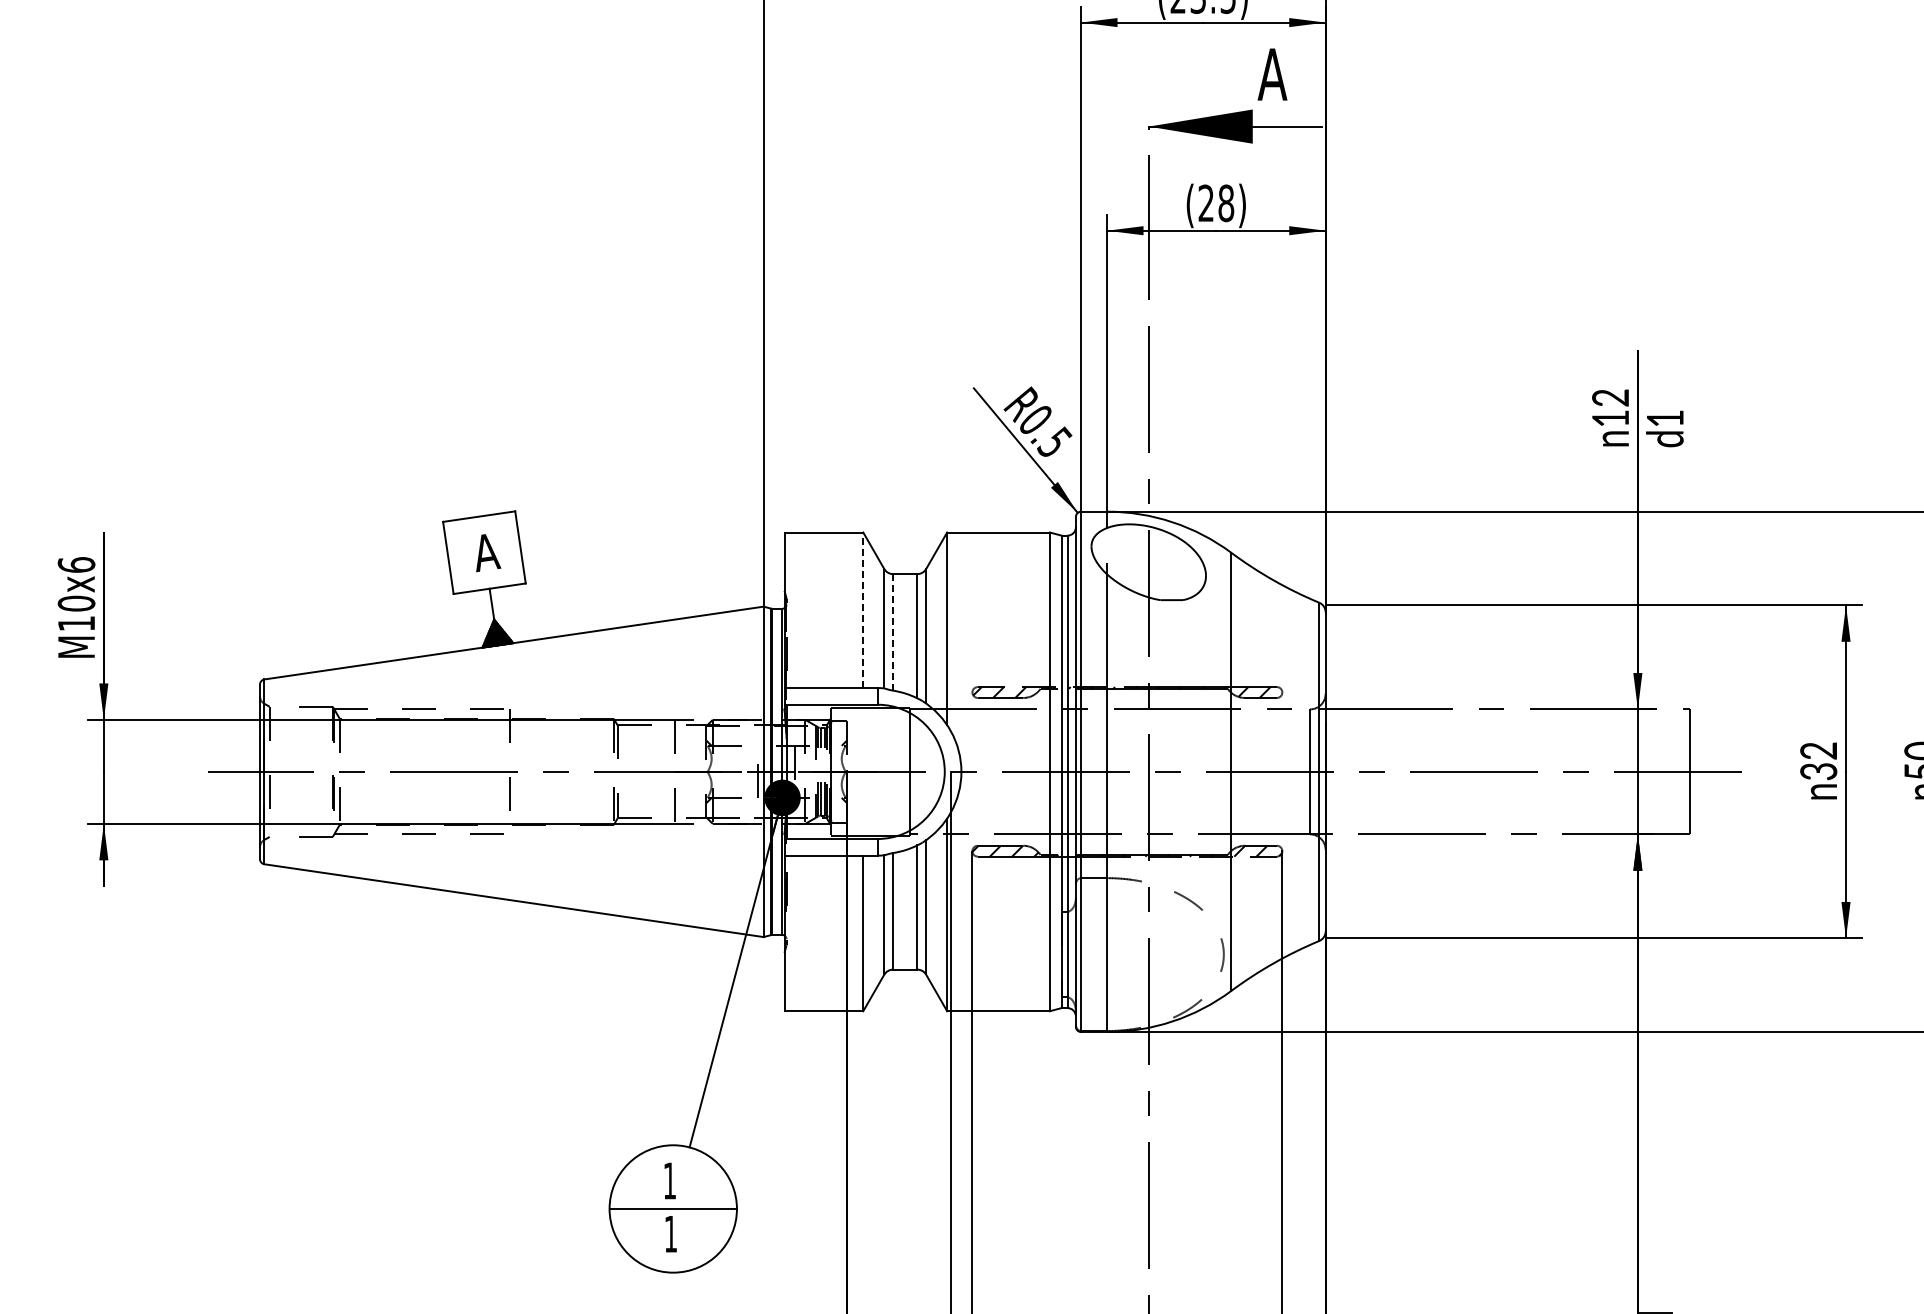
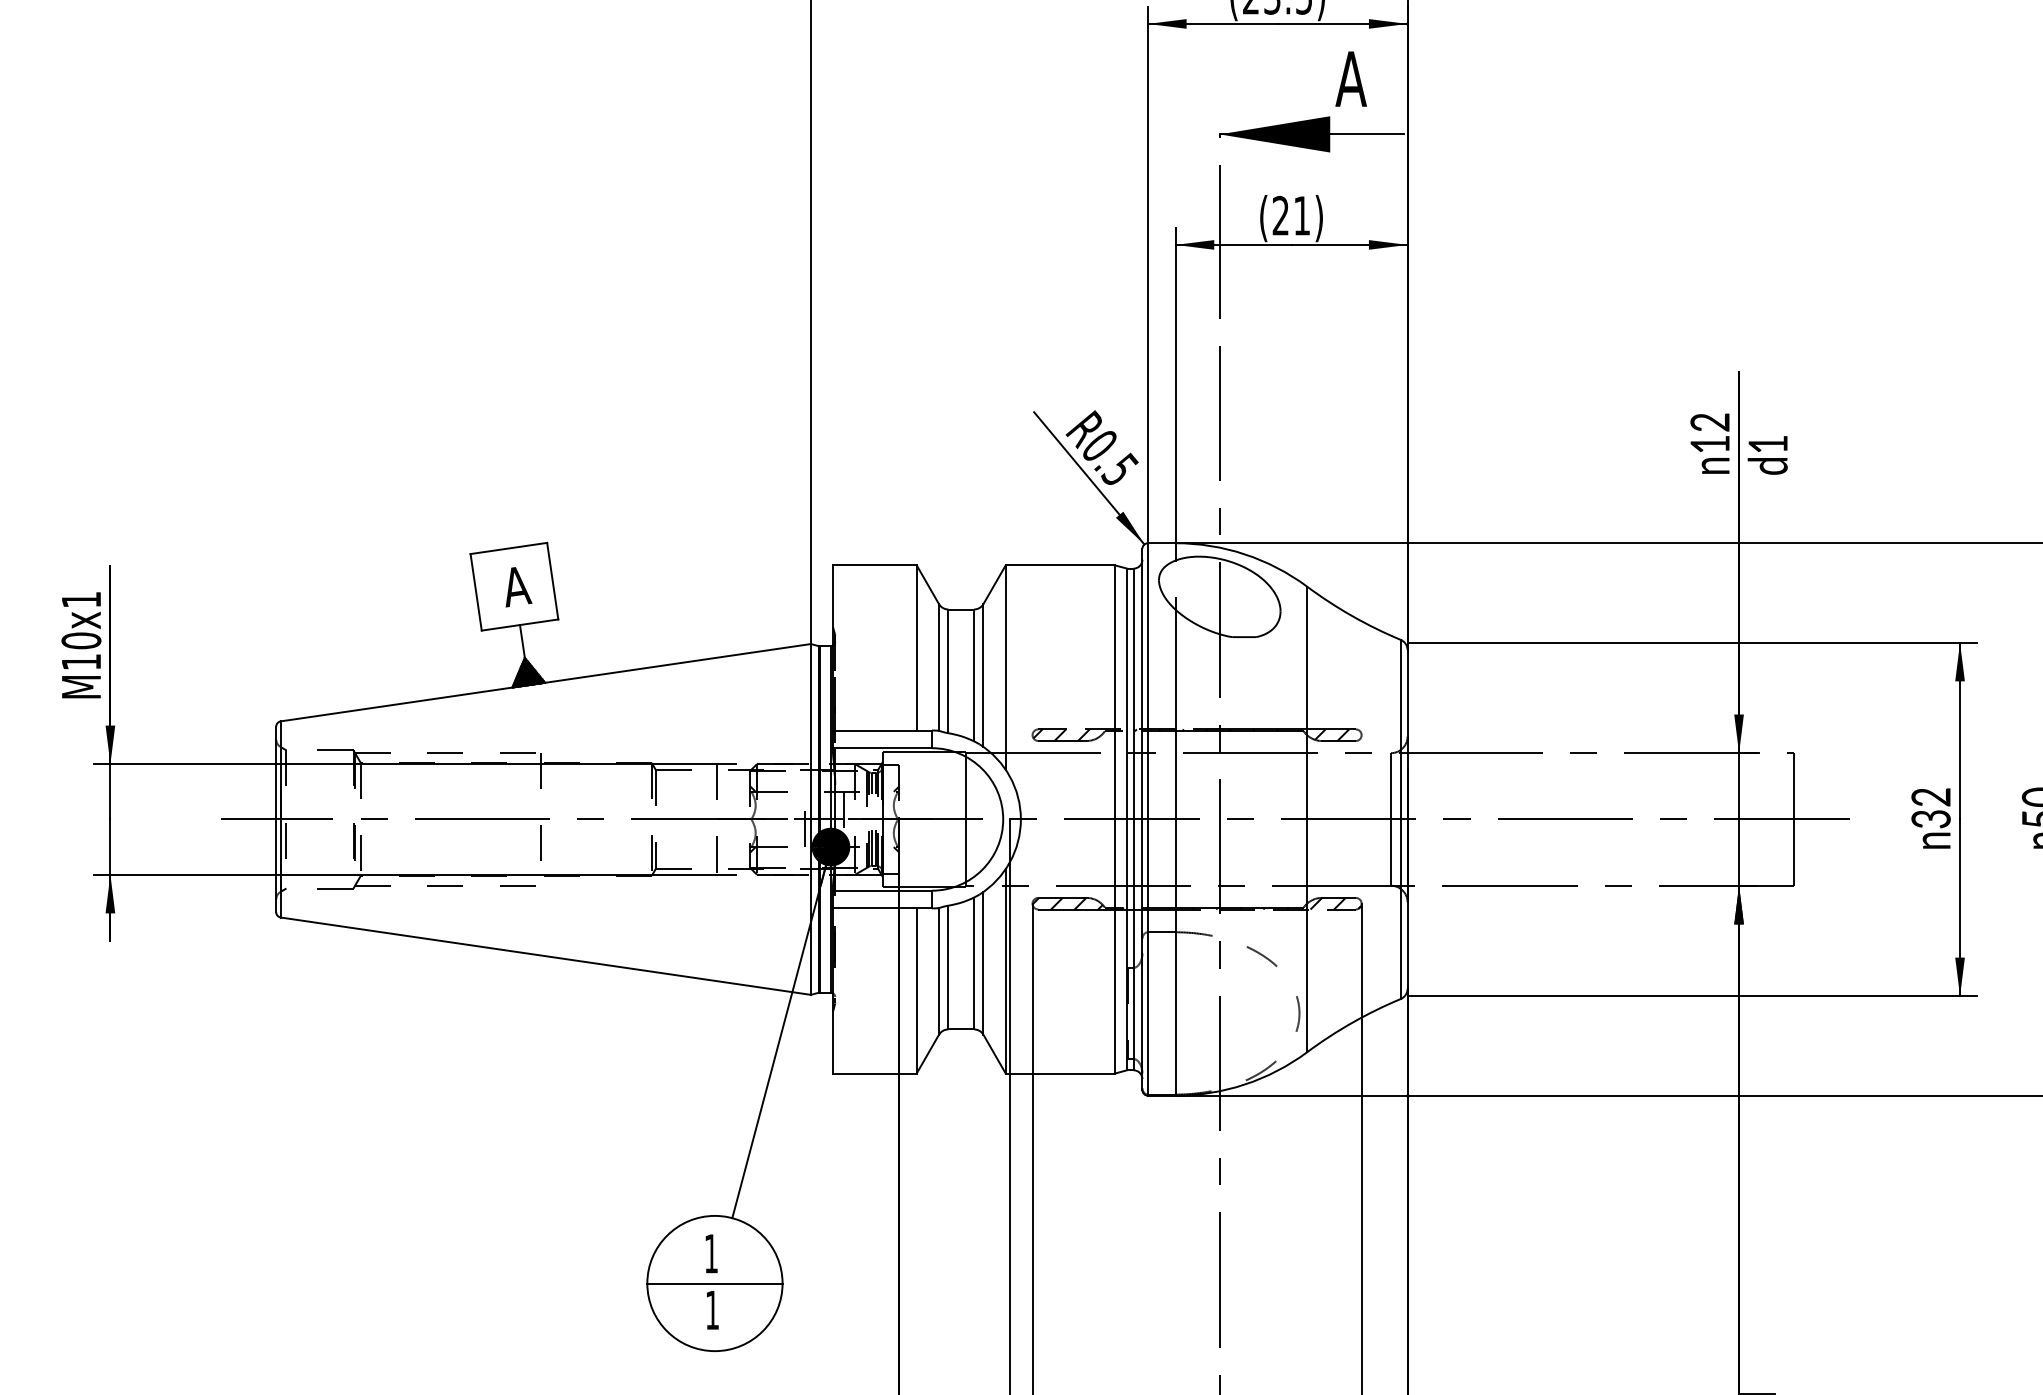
text: (1226, 203) -> (1302, 216), (28) -> (21)
text: (76, 564) -> (81, 599), M10x6 -> M10x1
line: (863, 610) -> (916, 648), dashed -> solid
line: (893, 631) -> (948, 670), dashed -> solid

